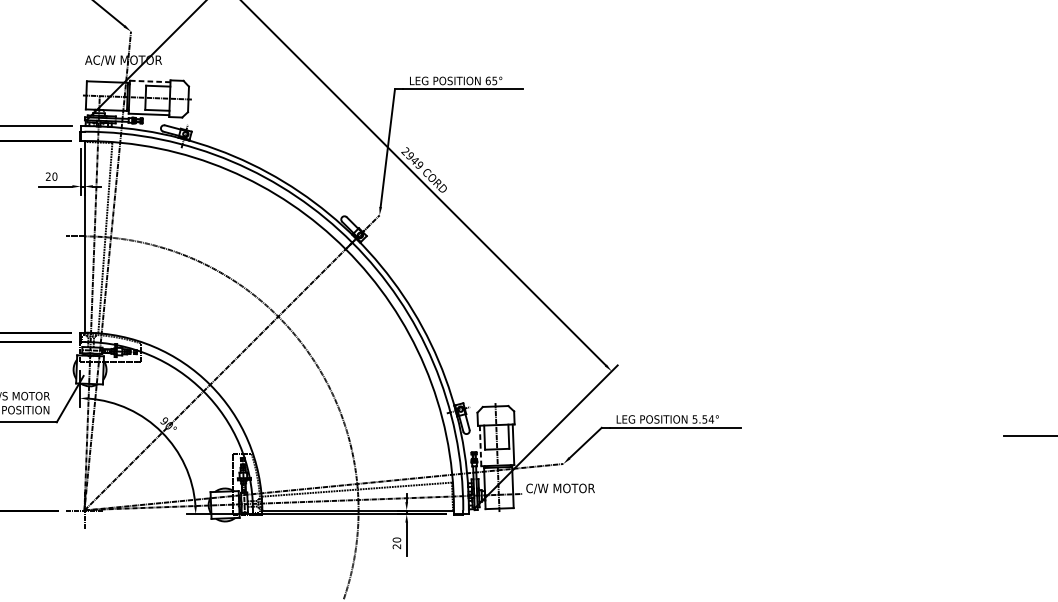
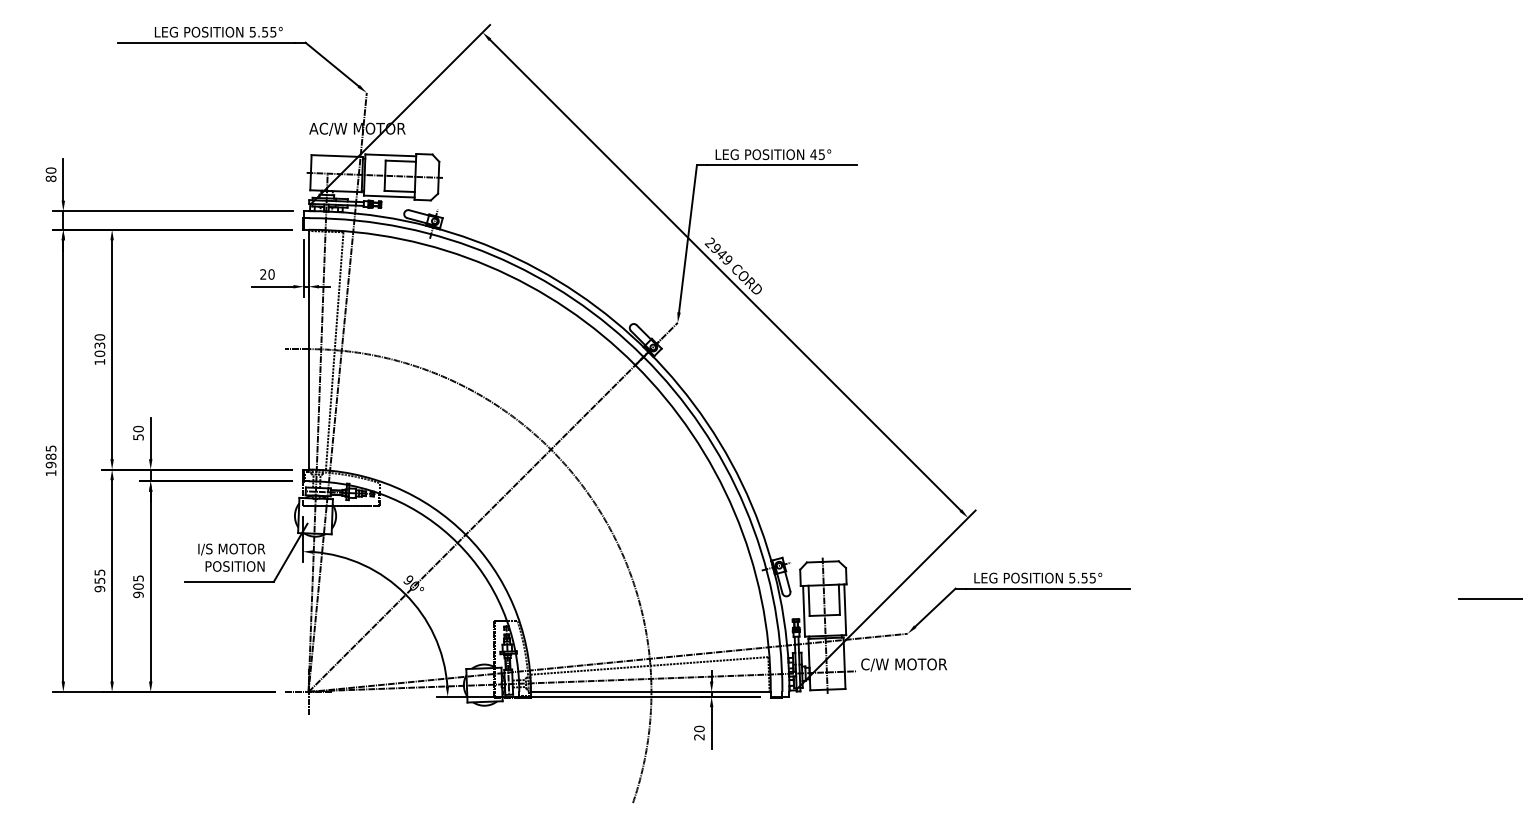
text: (488, 80) -> (813, 154), 65° -> 45°
line: (150, 81) -> (391, 155), dashed -> solid
text: (711, 418) -> (1092, 577), 5.54° -> 5.55°
line: (480, 445) -> (804, 610), dashed -> solid

